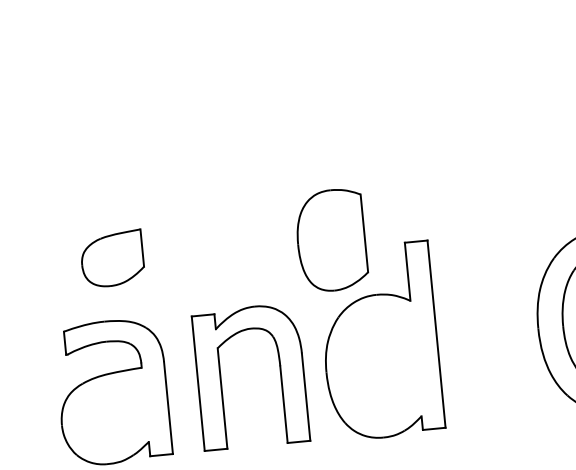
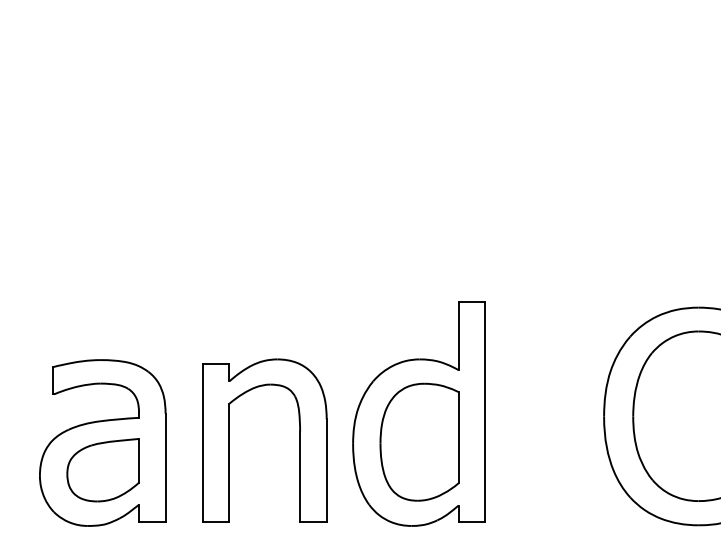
part: (331, 239) -> (419, 441), moved
part: (111, 259) -> (102, 470), moved

